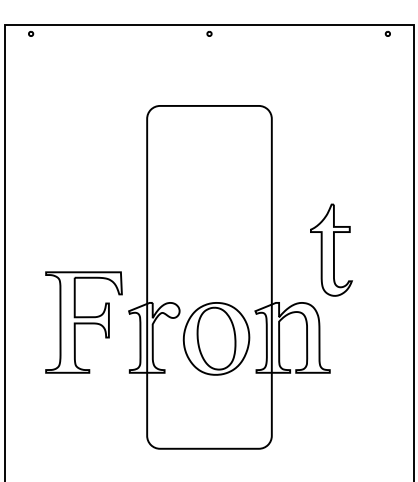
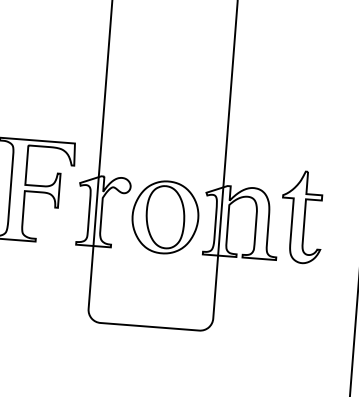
part: (331, 249) -> (302, 216), moved

